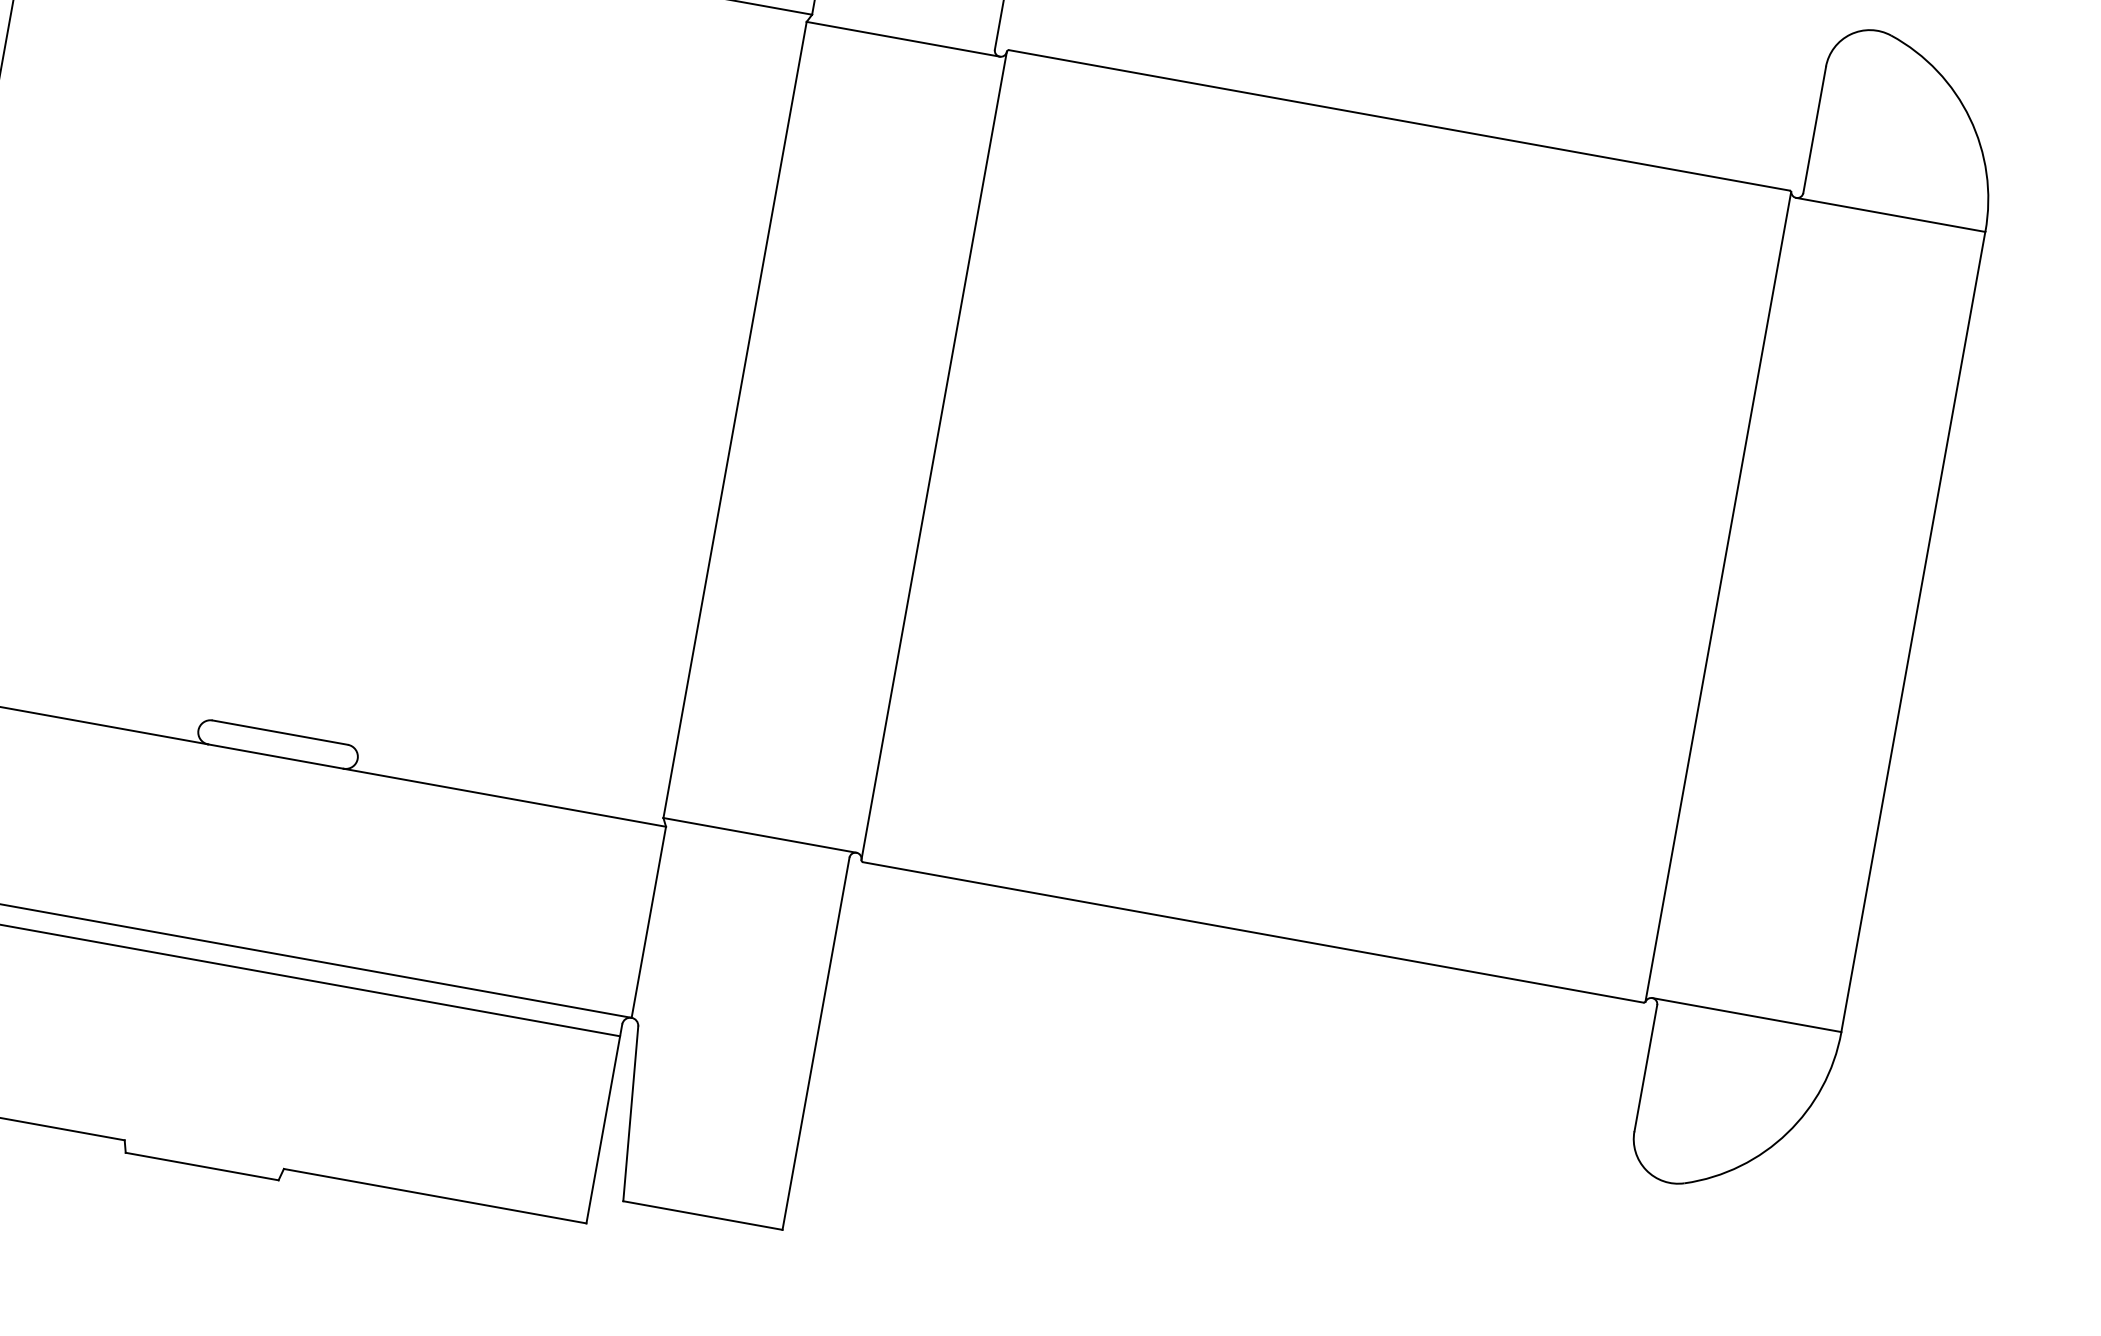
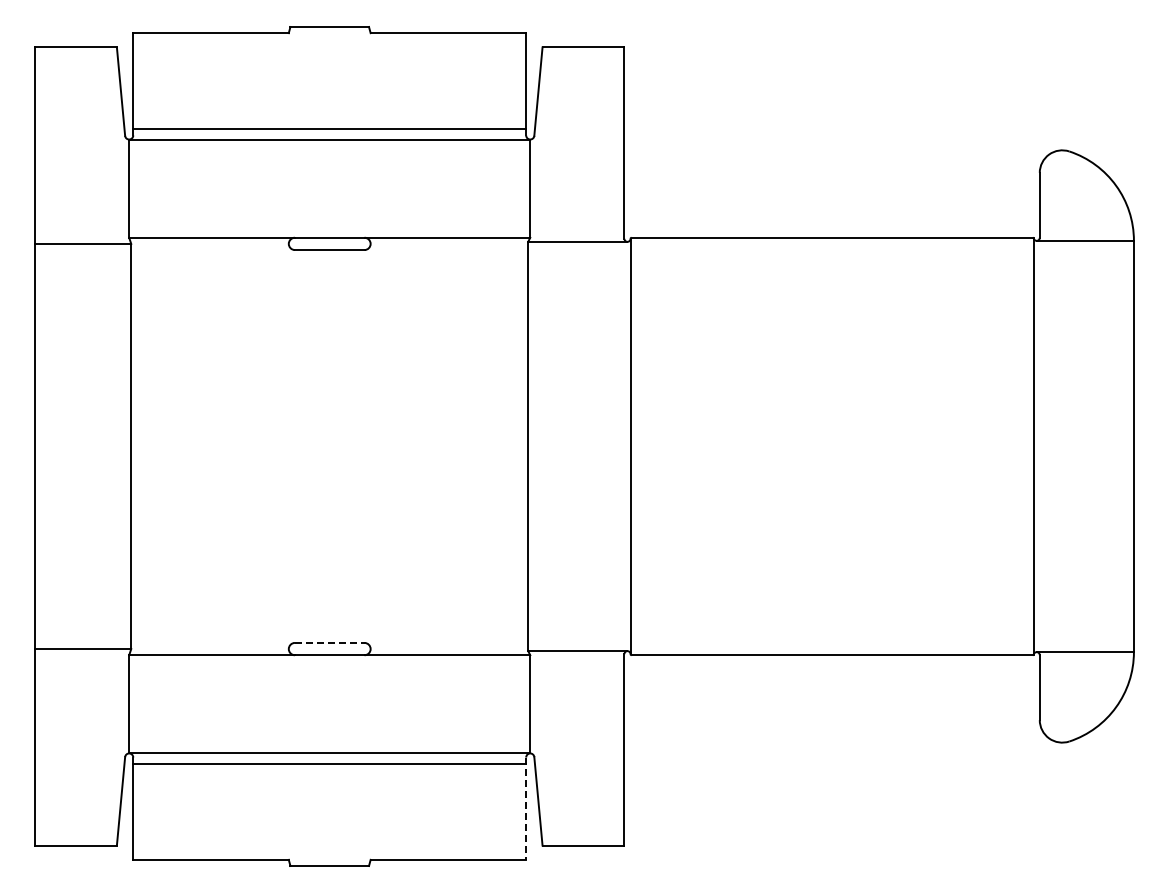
line: (279, 731) -> (329, 642), solid -> dashed
line: (604, 1125) -> (526, 809), solid -> dashed

